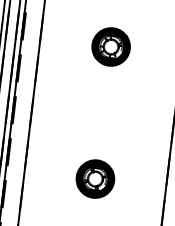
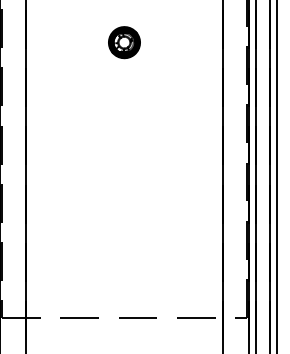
part: (111, 46) -> (124, 42), size x0.6
part: (95, 178) -> (124, 225), removed

